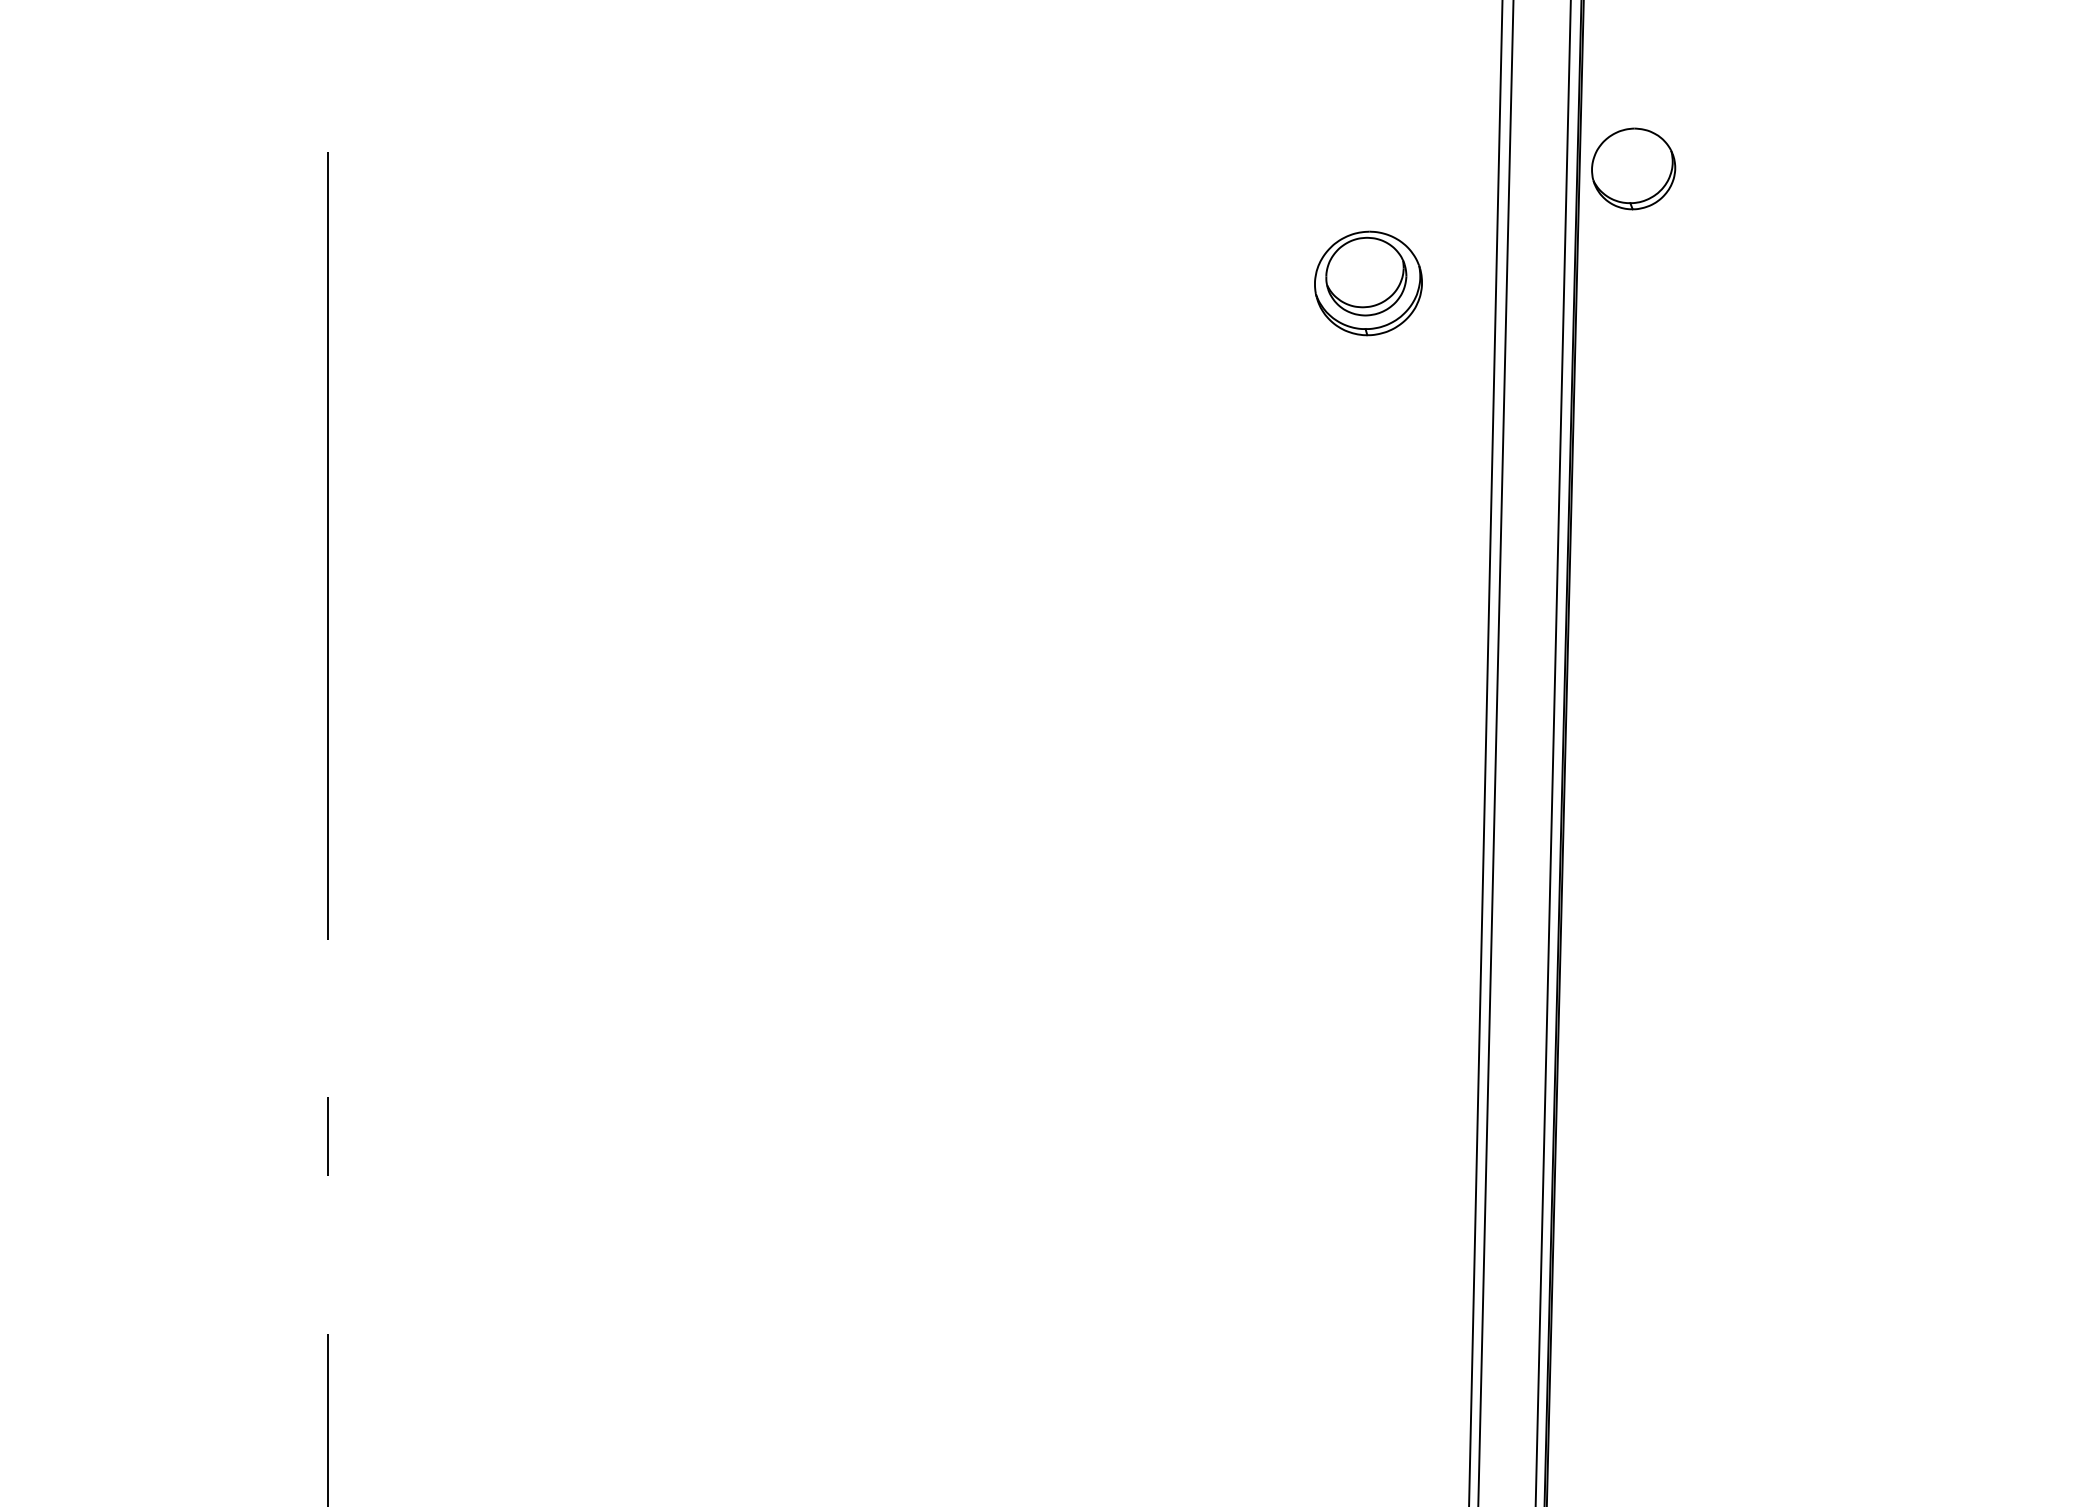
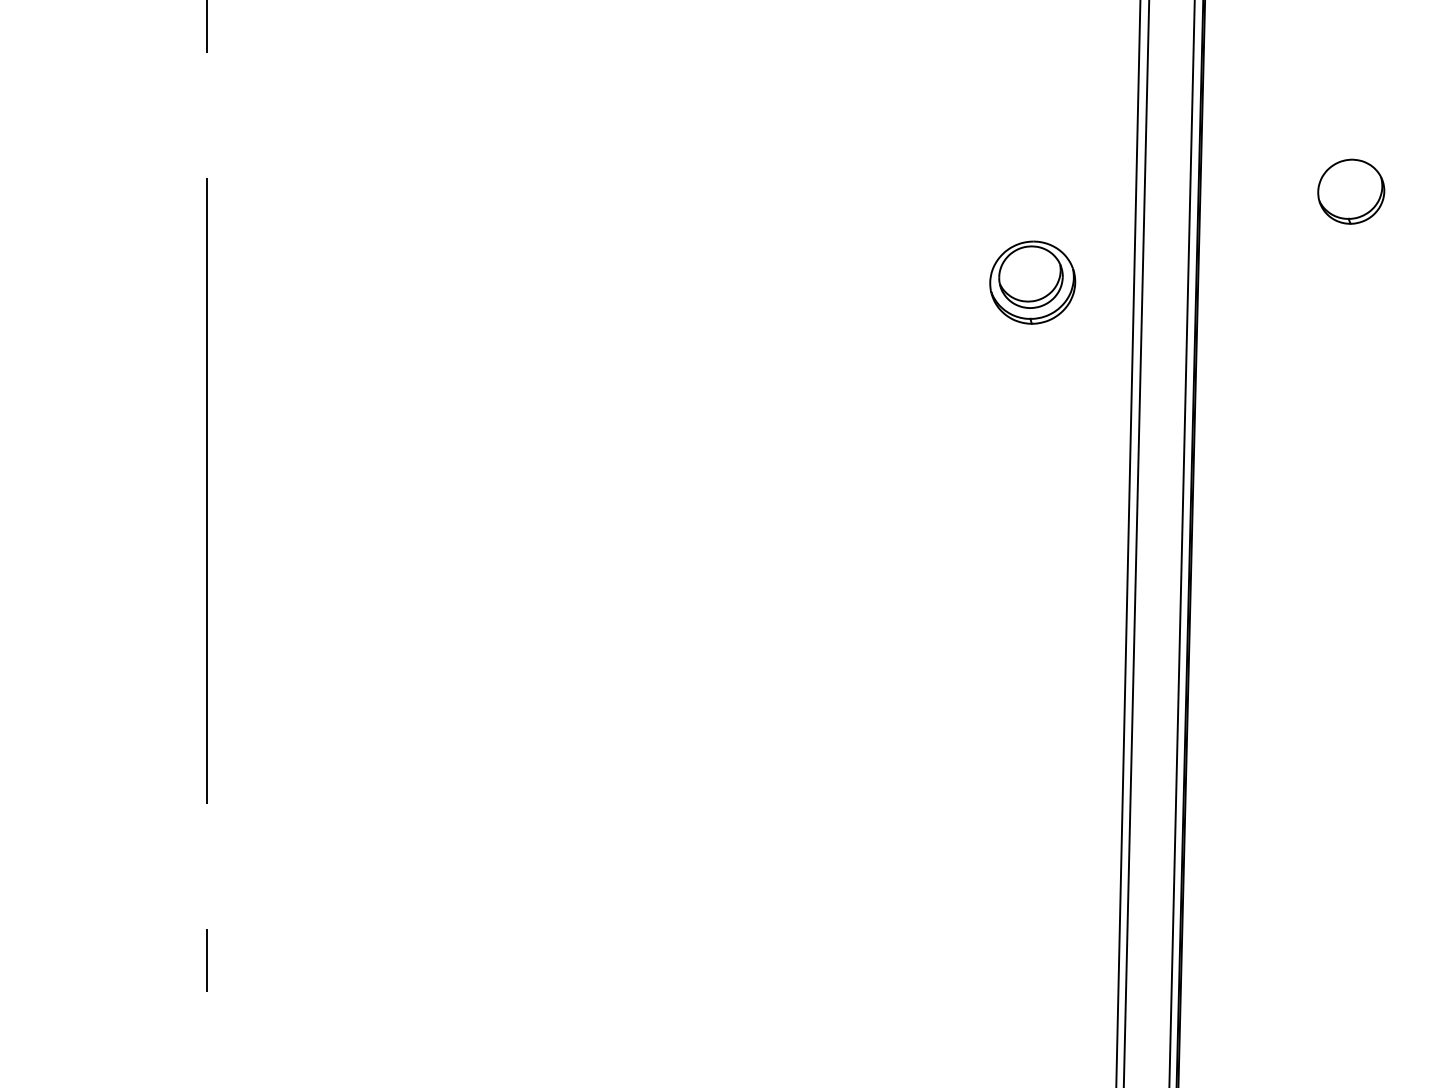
part: (1633, 168) -> (1351, 191), moved

